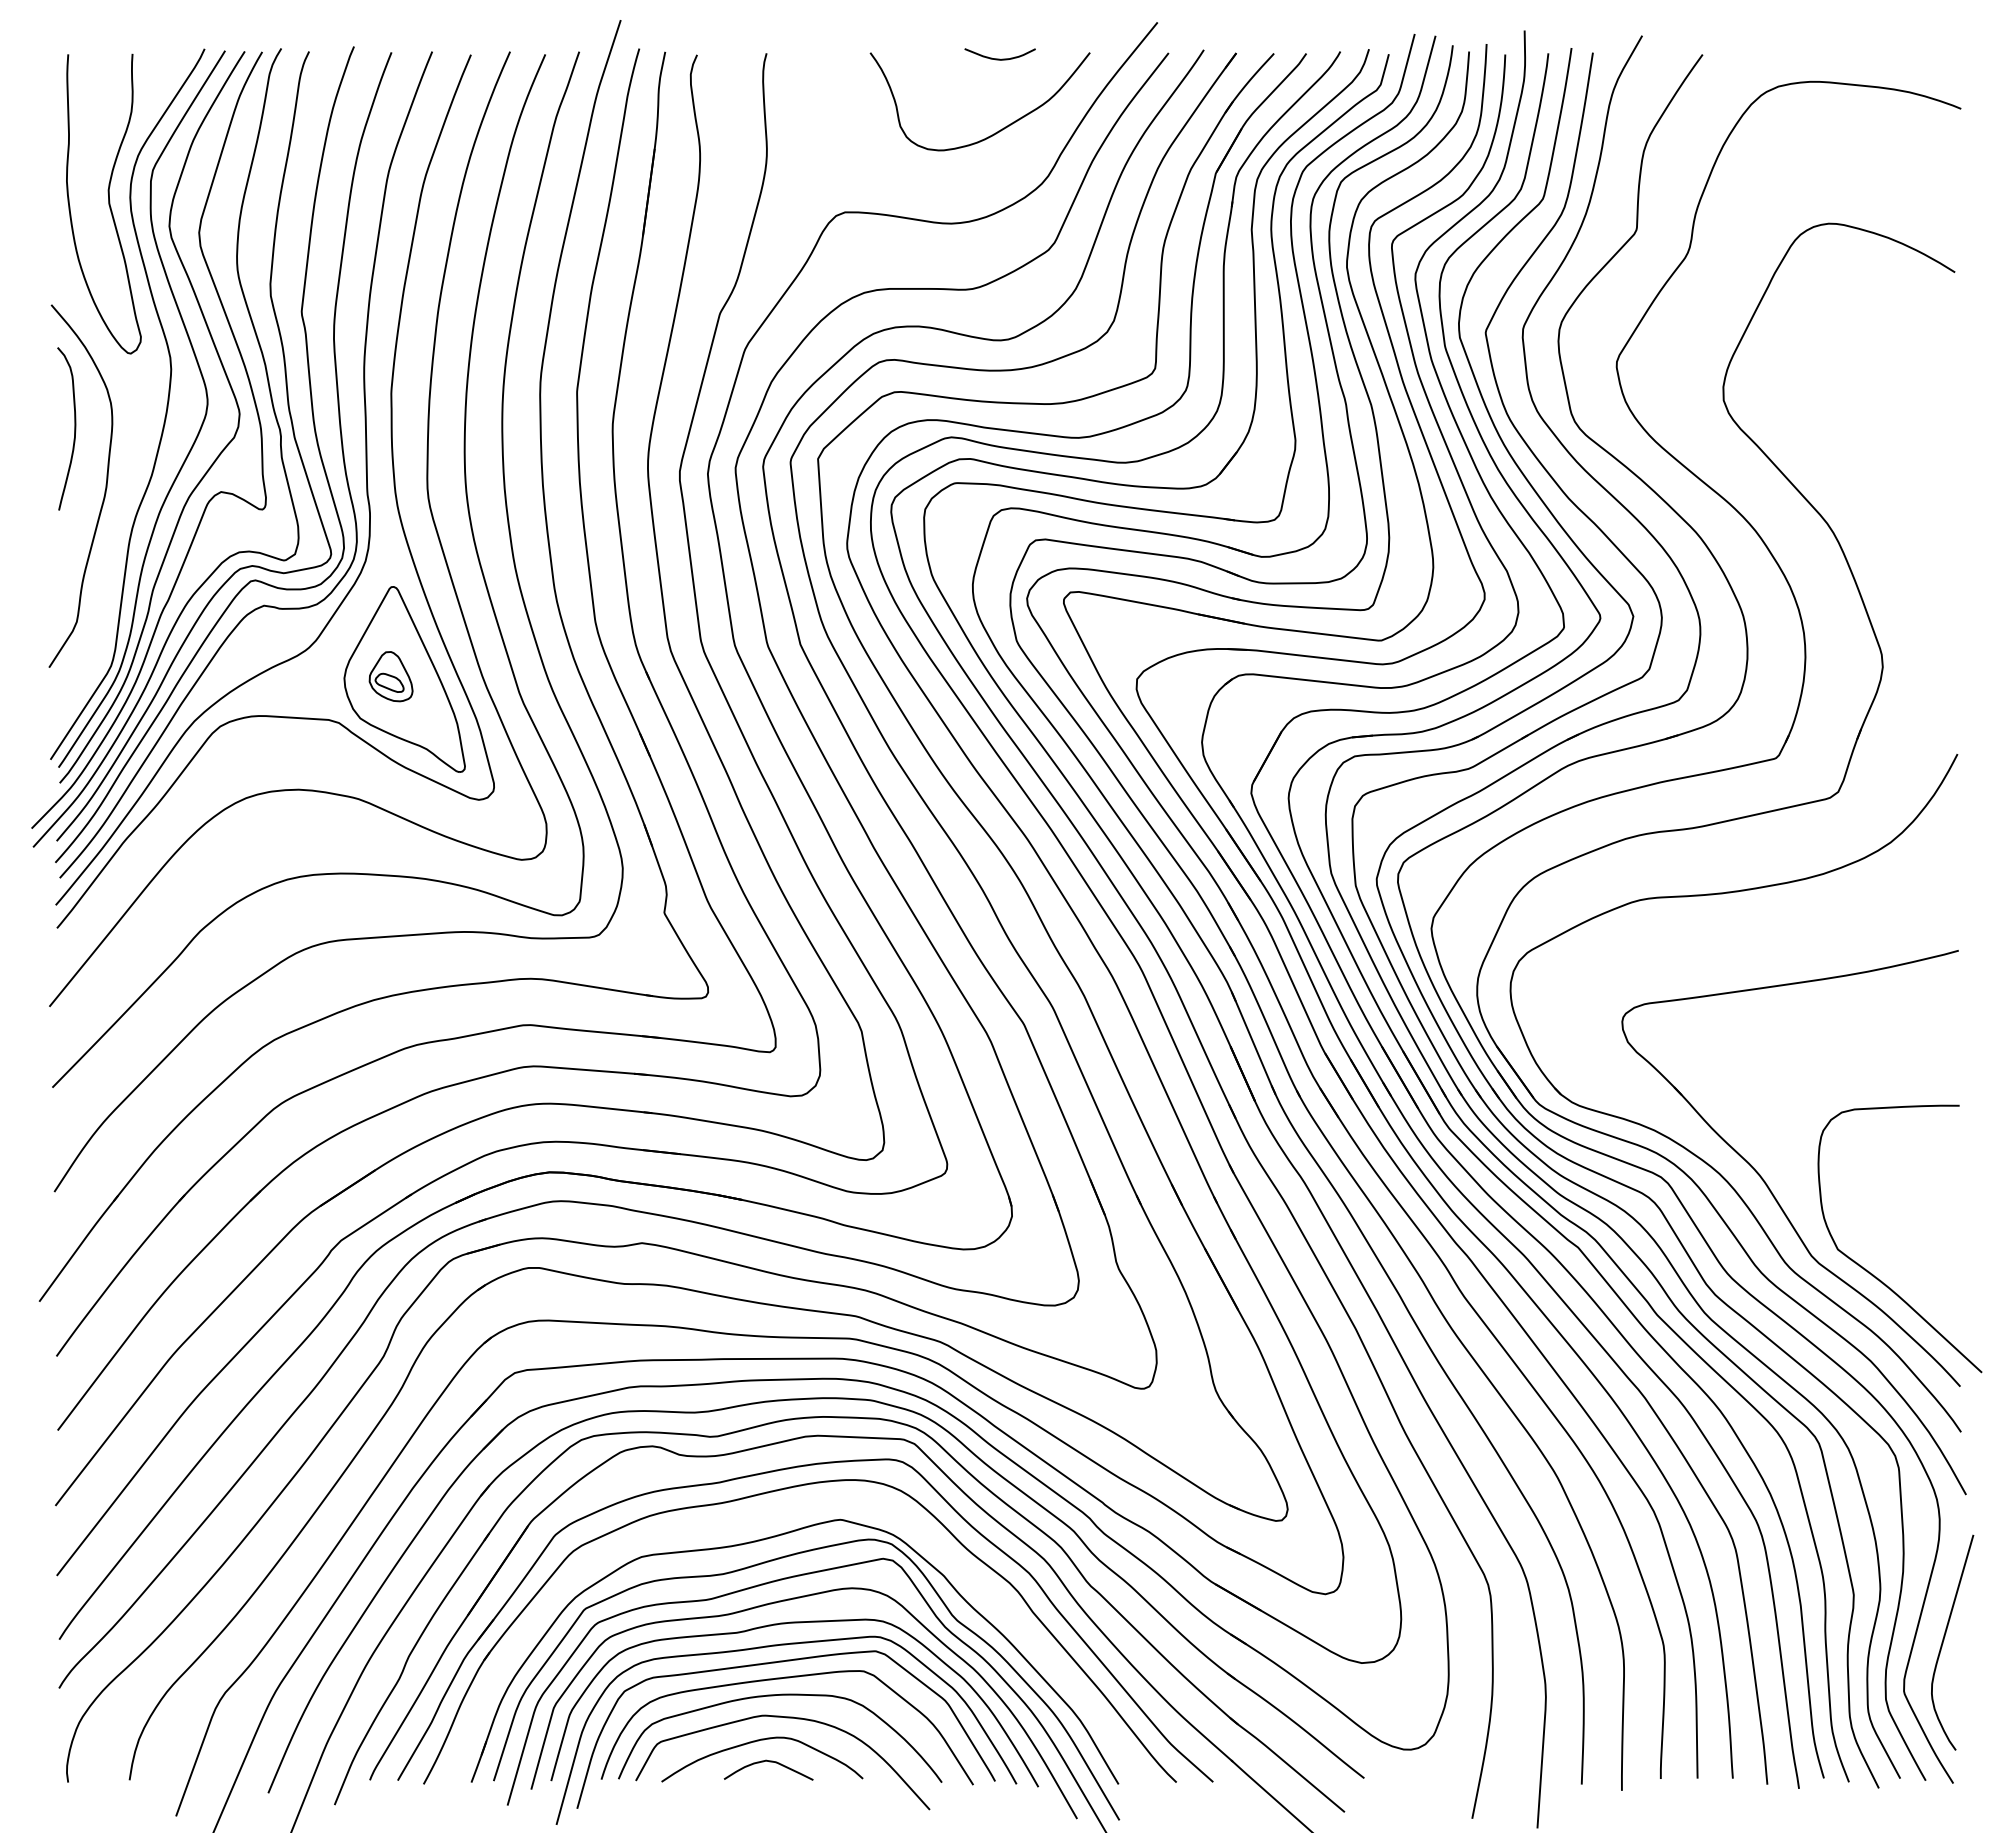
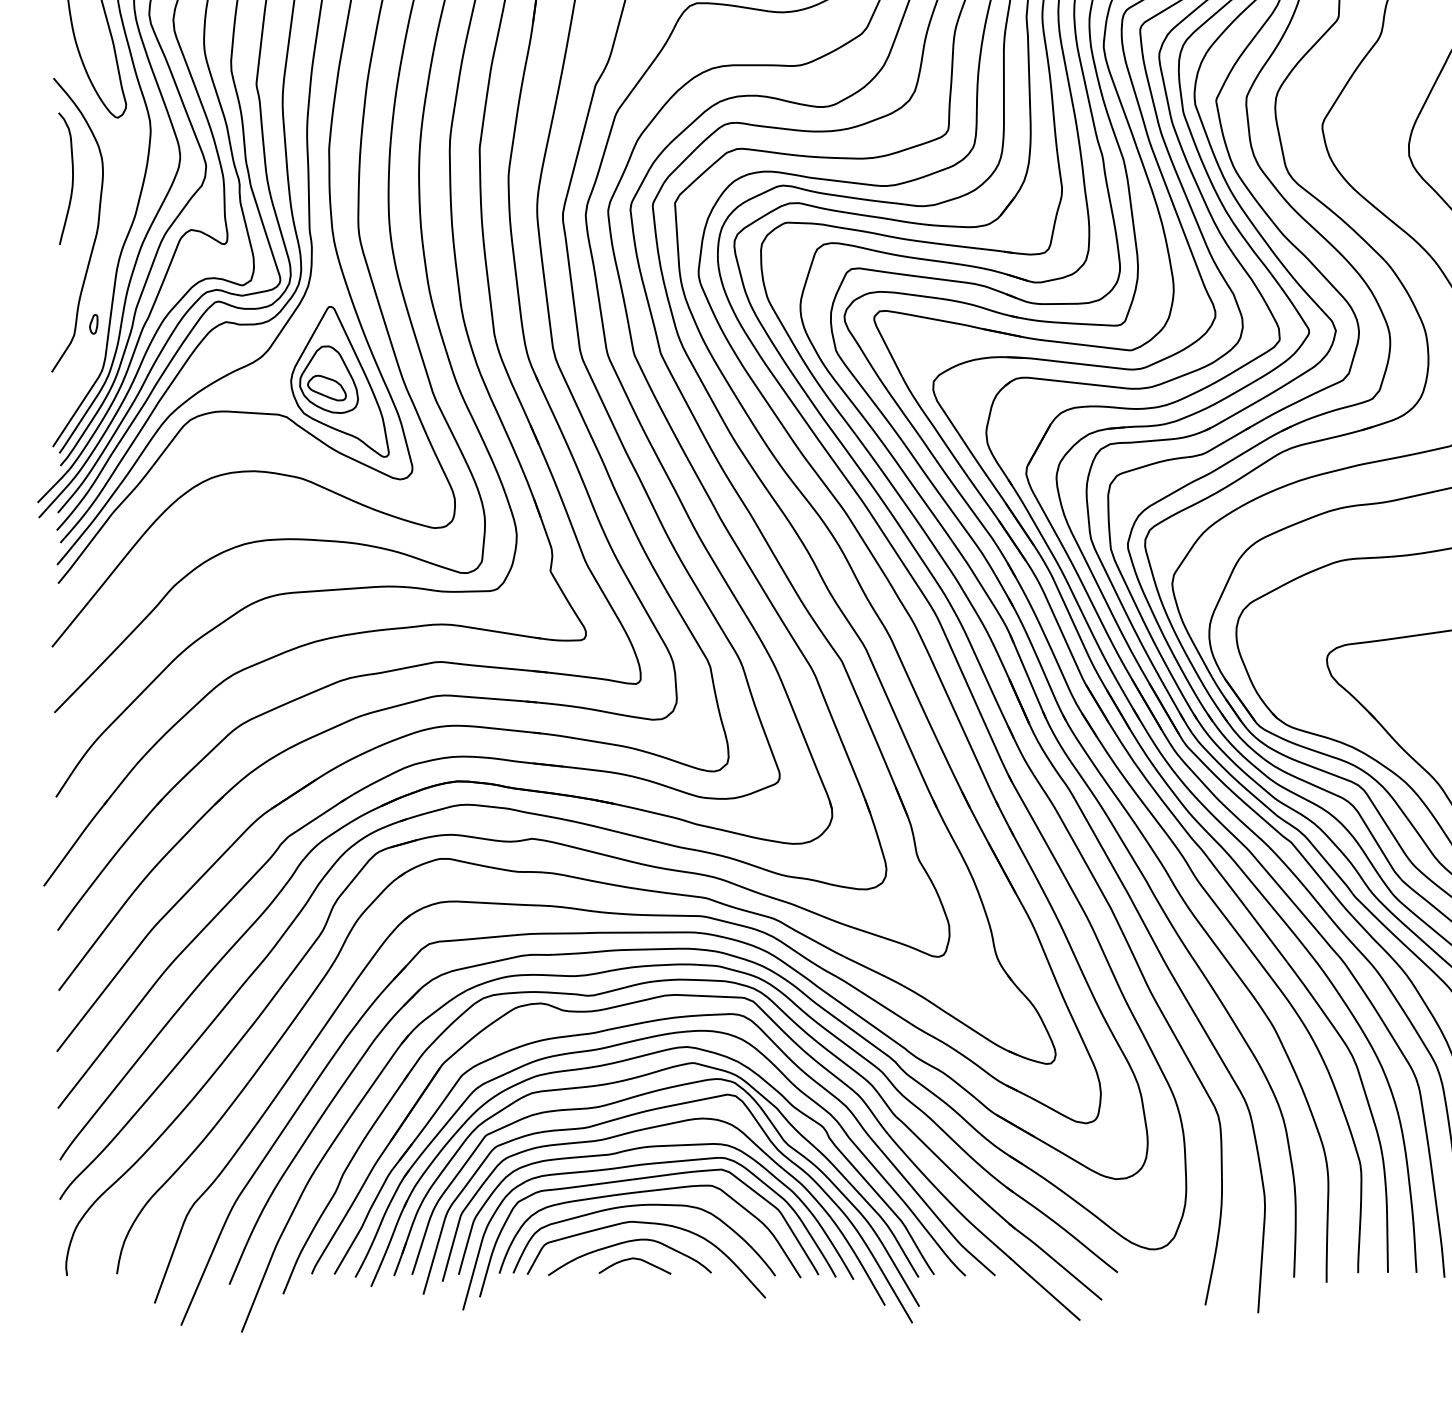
part: (100, 608) -> (93, 324), added
part: (390, 676) -> (328, 379), size x1.67
part: (757, 1517) -> (625, 1061), added

